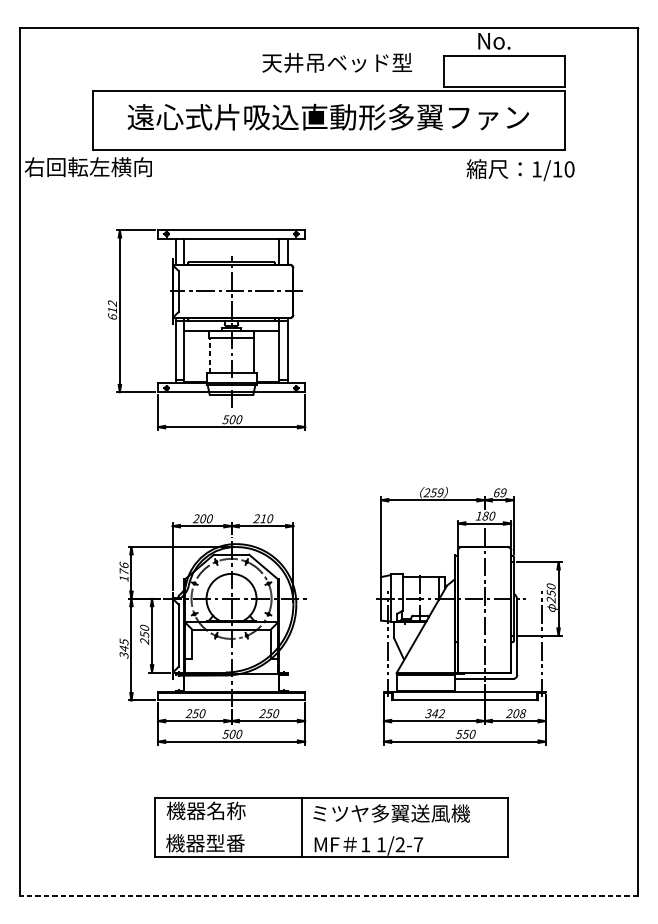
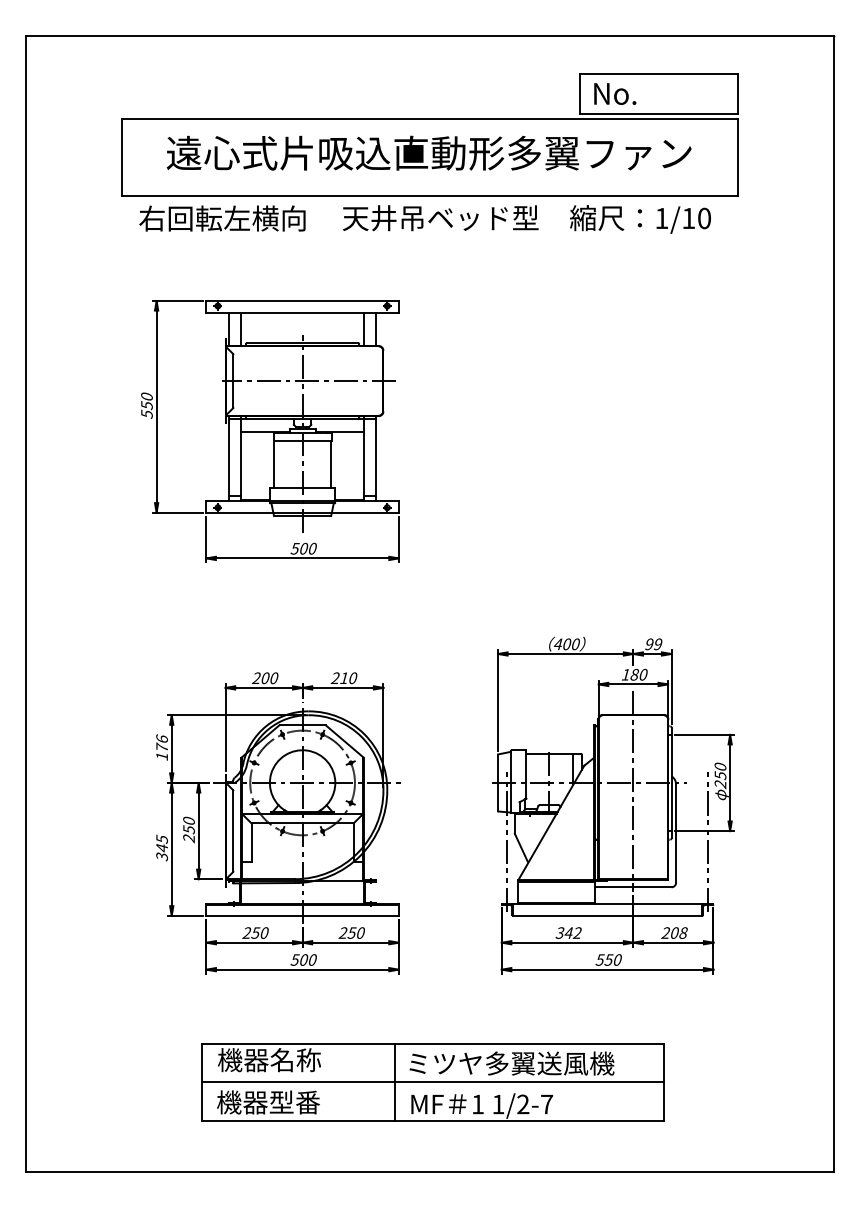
text: (494, 40) -> (615, 93), moved
text: (337, 63) -> (440, 218), moved
text: (88, 167) -> (222, 218), moved
text: (520, 170) -> (640, 219), moved
text: (112, 310) -> (146, 405), 612 -> 550
line: (209, 355) -> (273, 464), dashed -> solid
text: (433, 492) -> (566, 644), 259 -> 400
text: (496, 492) -> (649, 644), 69 -> 99
line: (331, 828) -> (433, 1082), added
line: (328, 896) -> (429, 1171), dashed -> solid

